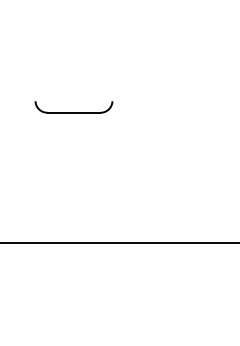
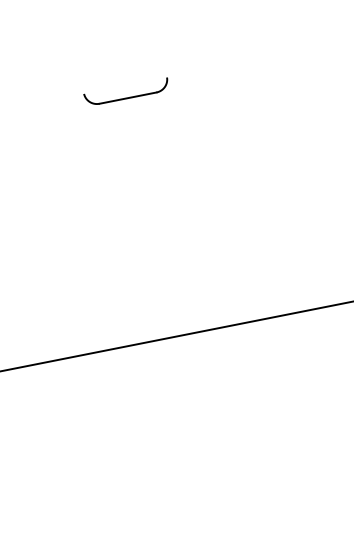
part: (73, 107) -> (125, 92), size x0.6

